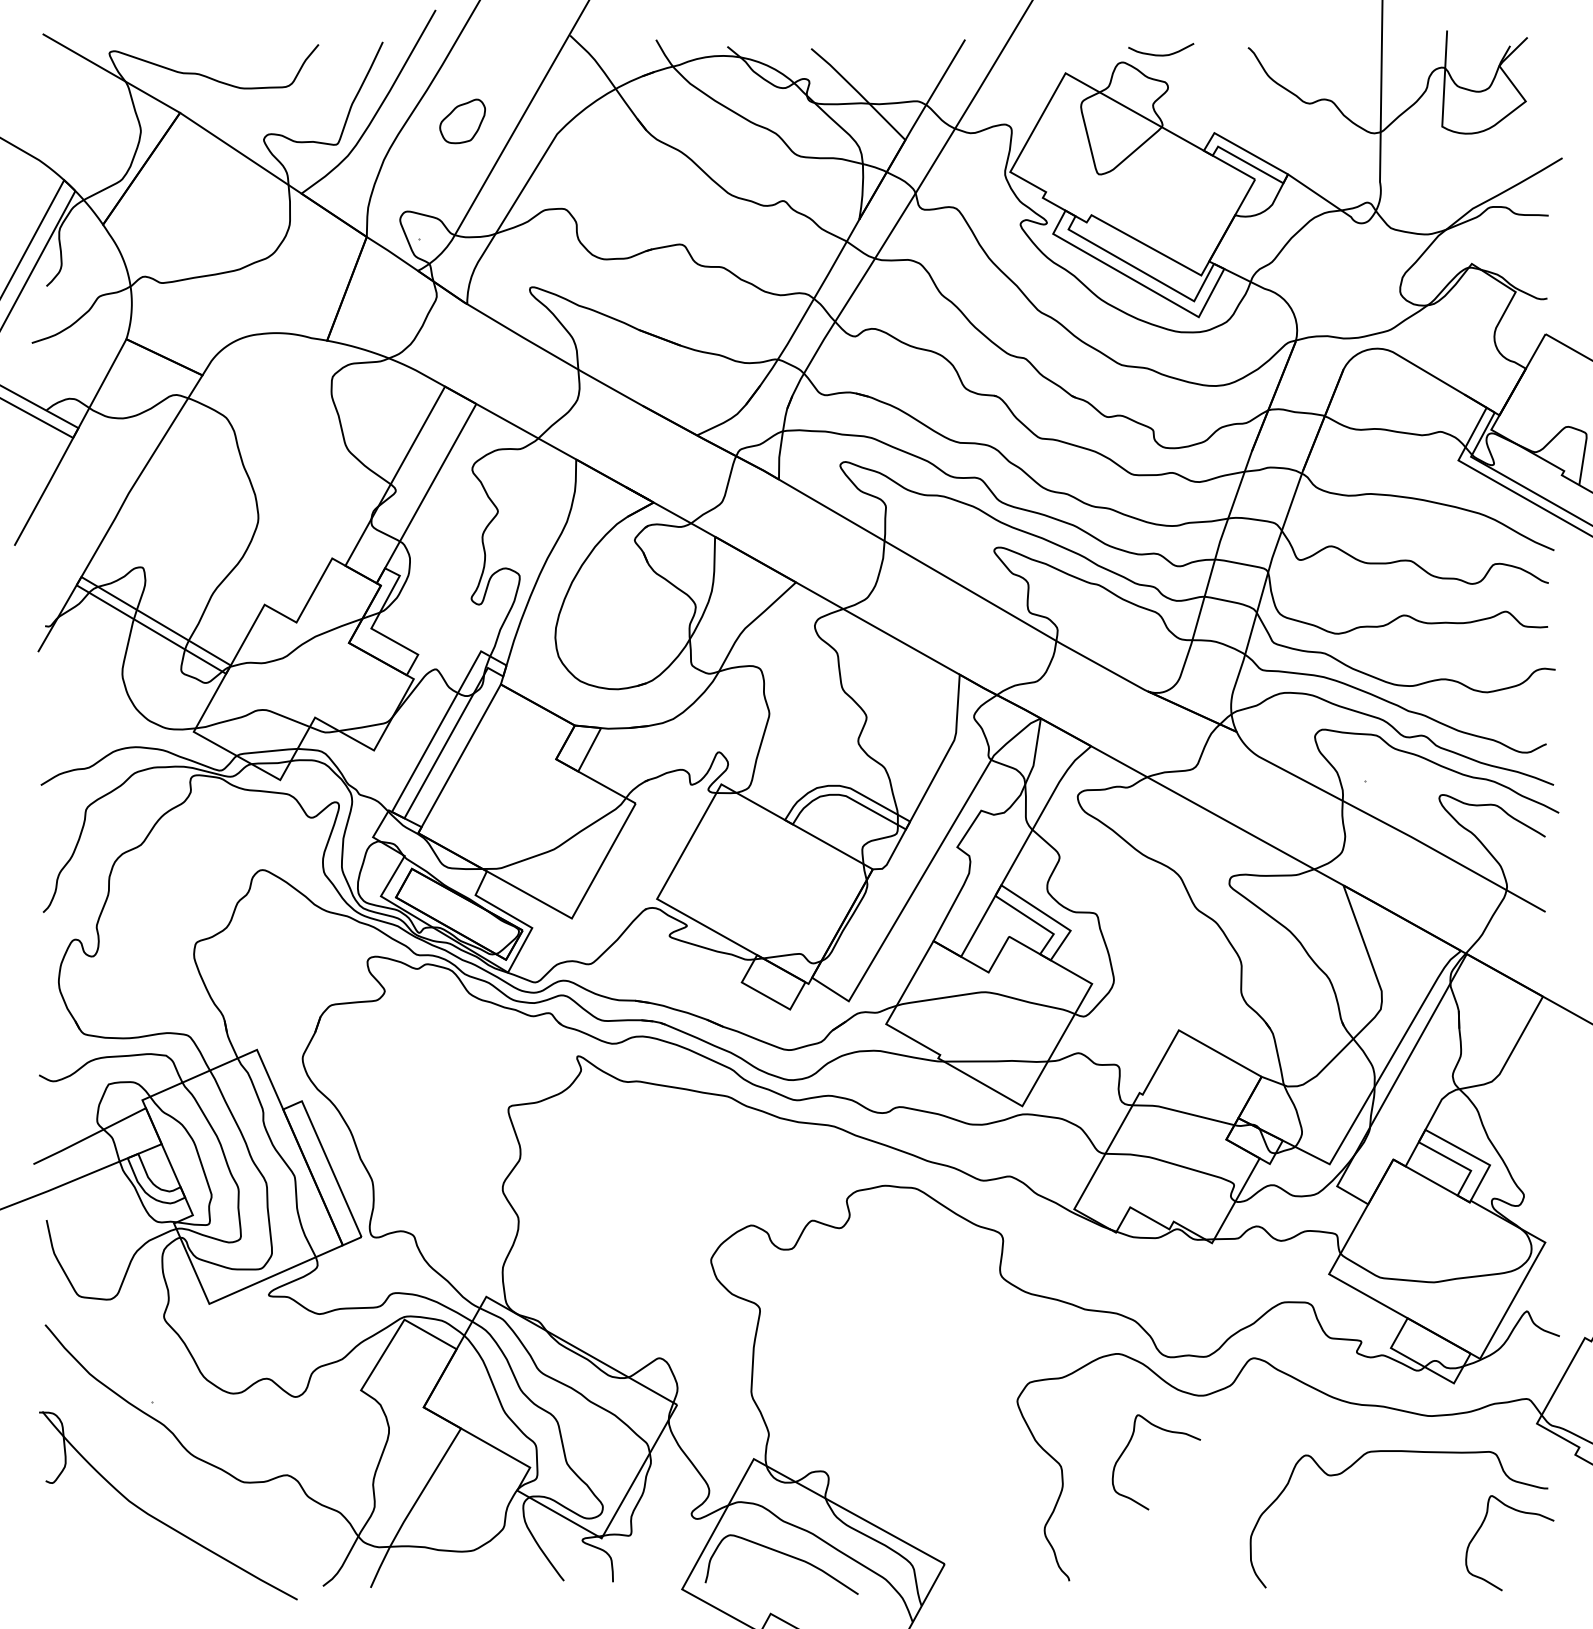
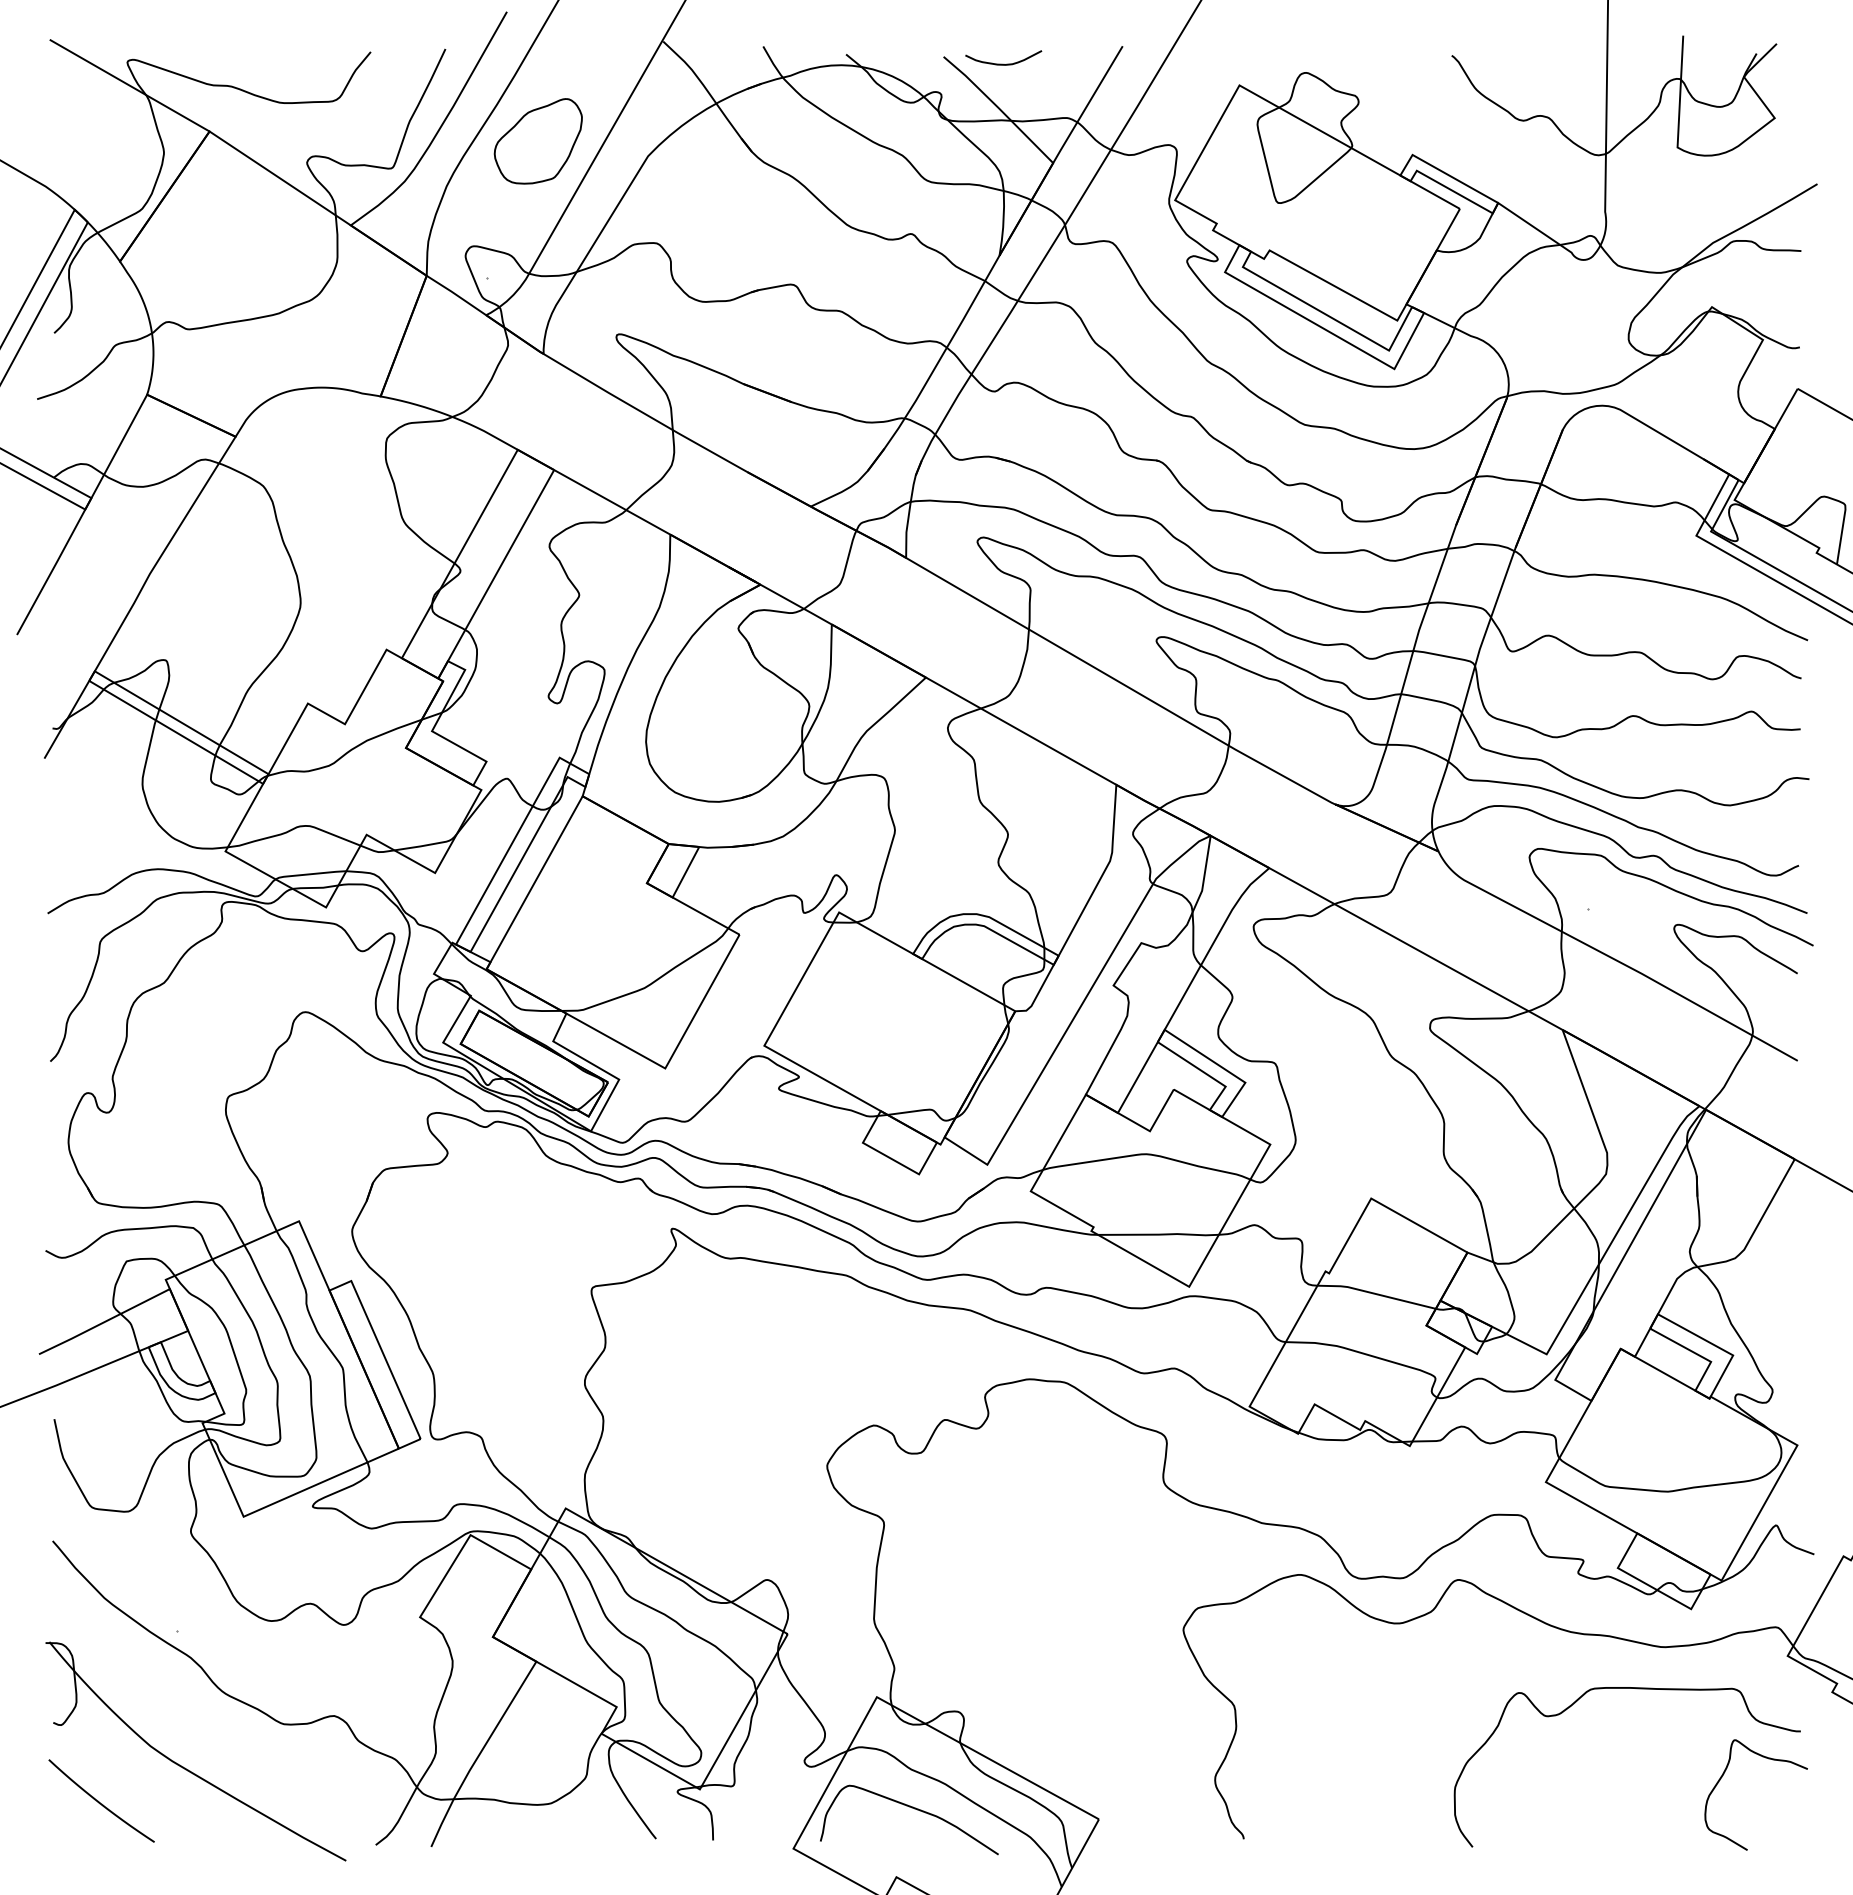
curve: (1161, 54) -> (1003, 63), moved
part: (462, 121) -> (537, 141), size x1.67
curve: (1129, 1444) -> (1313, 1680), removed
curve: (85, 1548) -> (99, 1801), added

